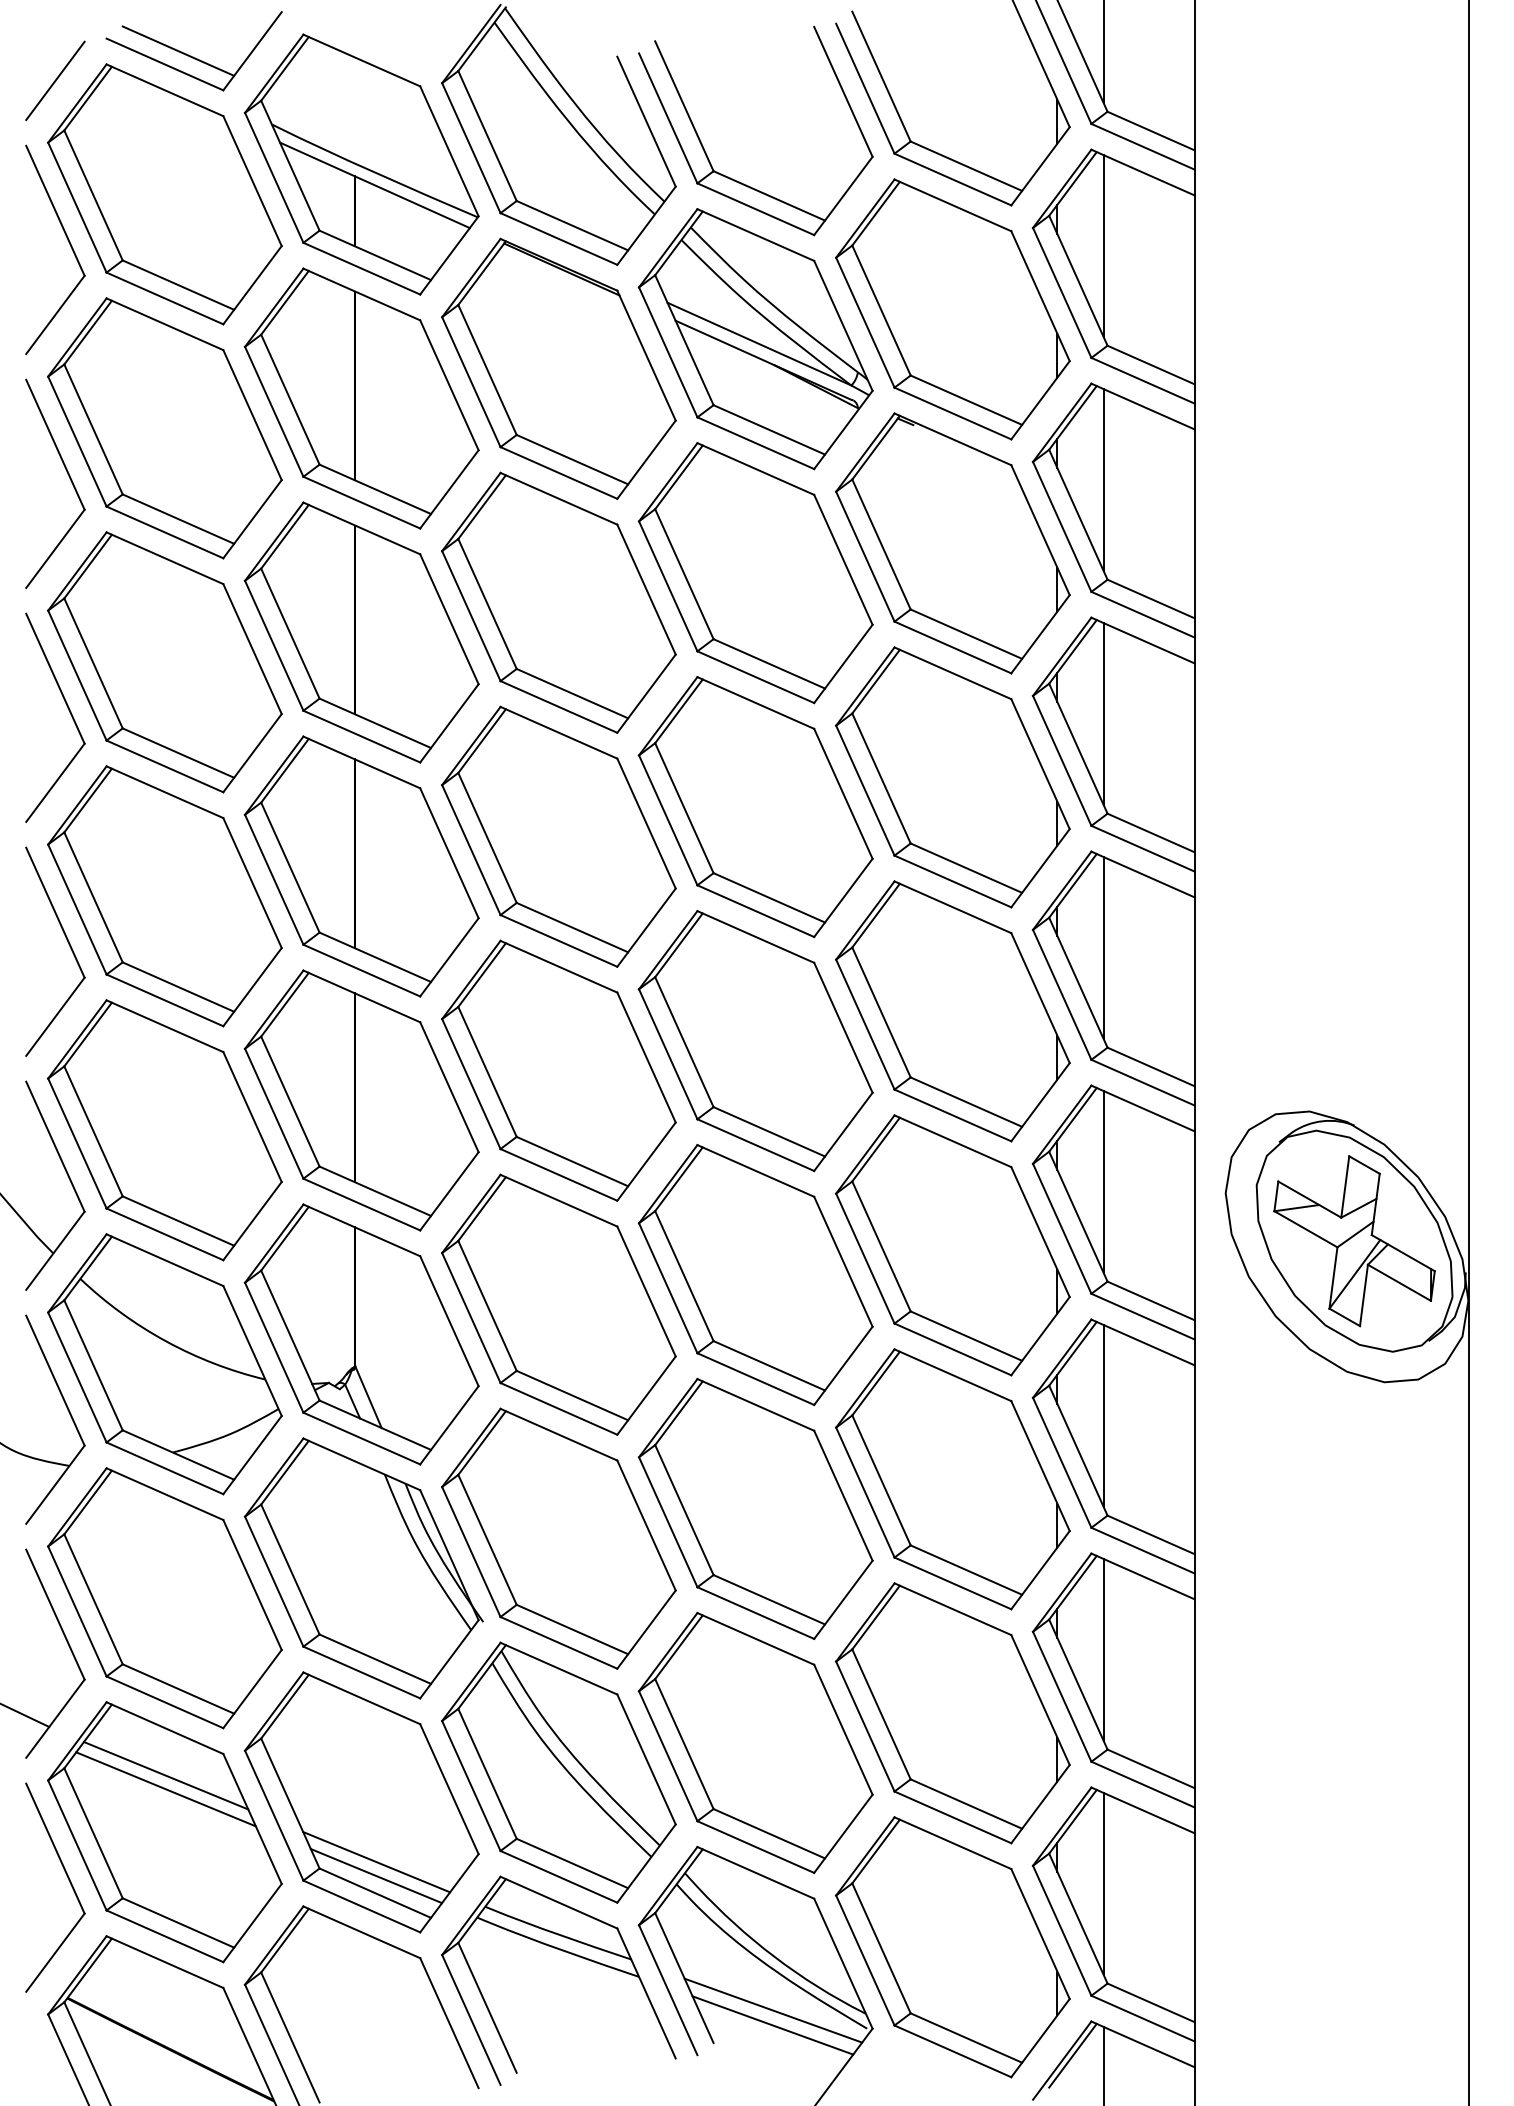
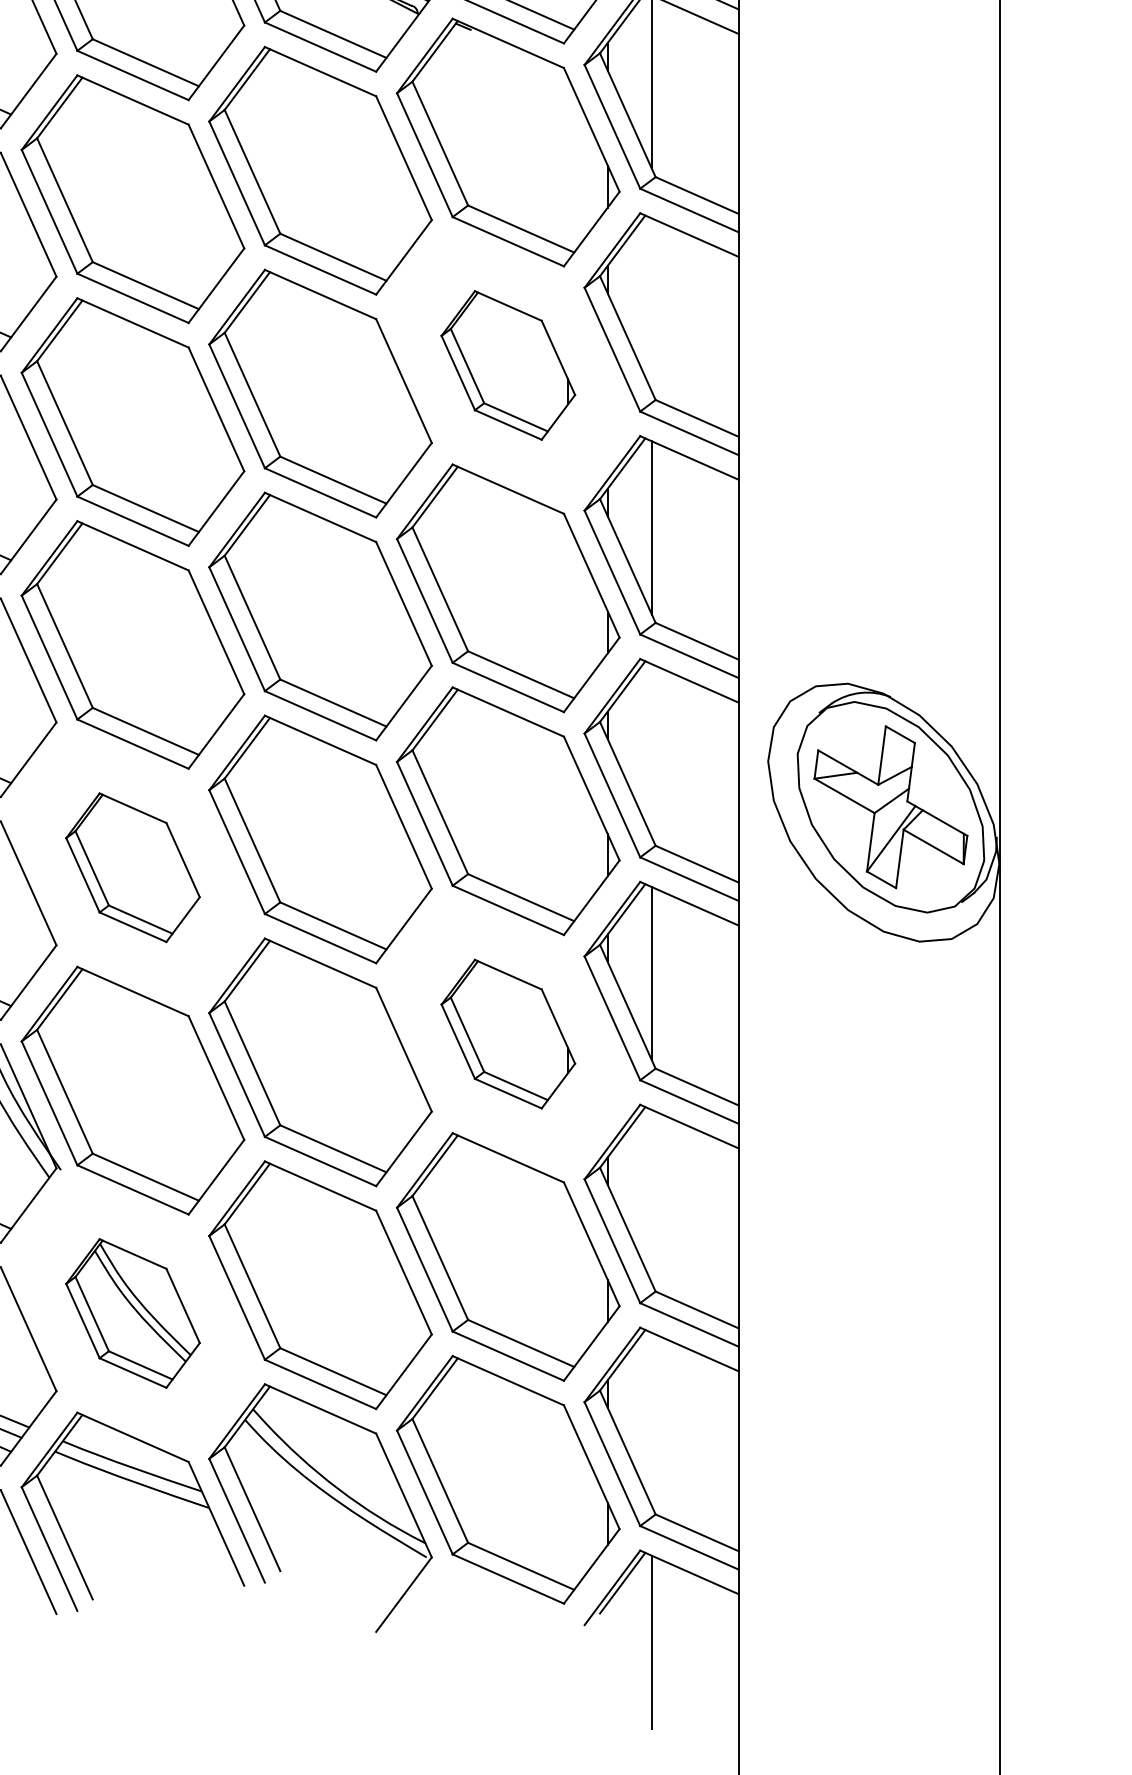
line: (1103, 713) -> (651, 304), removed
part: (952, 777) -> (507, 365), size x0.6
line: (1103, 1181) -> (651, 750), removed
part: (558, 1304) -> (132, 867), size x0.6
part: (952, 1479) -> (507, 1034), size x0.6
line: (1103, 1649) -> (651, 1196), removed
part: (558, 1772) -> (132, 1313), size x0.6
line: (1103, 1883) -> (651, 1419), removed
line: (773, 2010) -> (337, 1540), removed
line: (772, 2025) -> (336, 1554), removed

